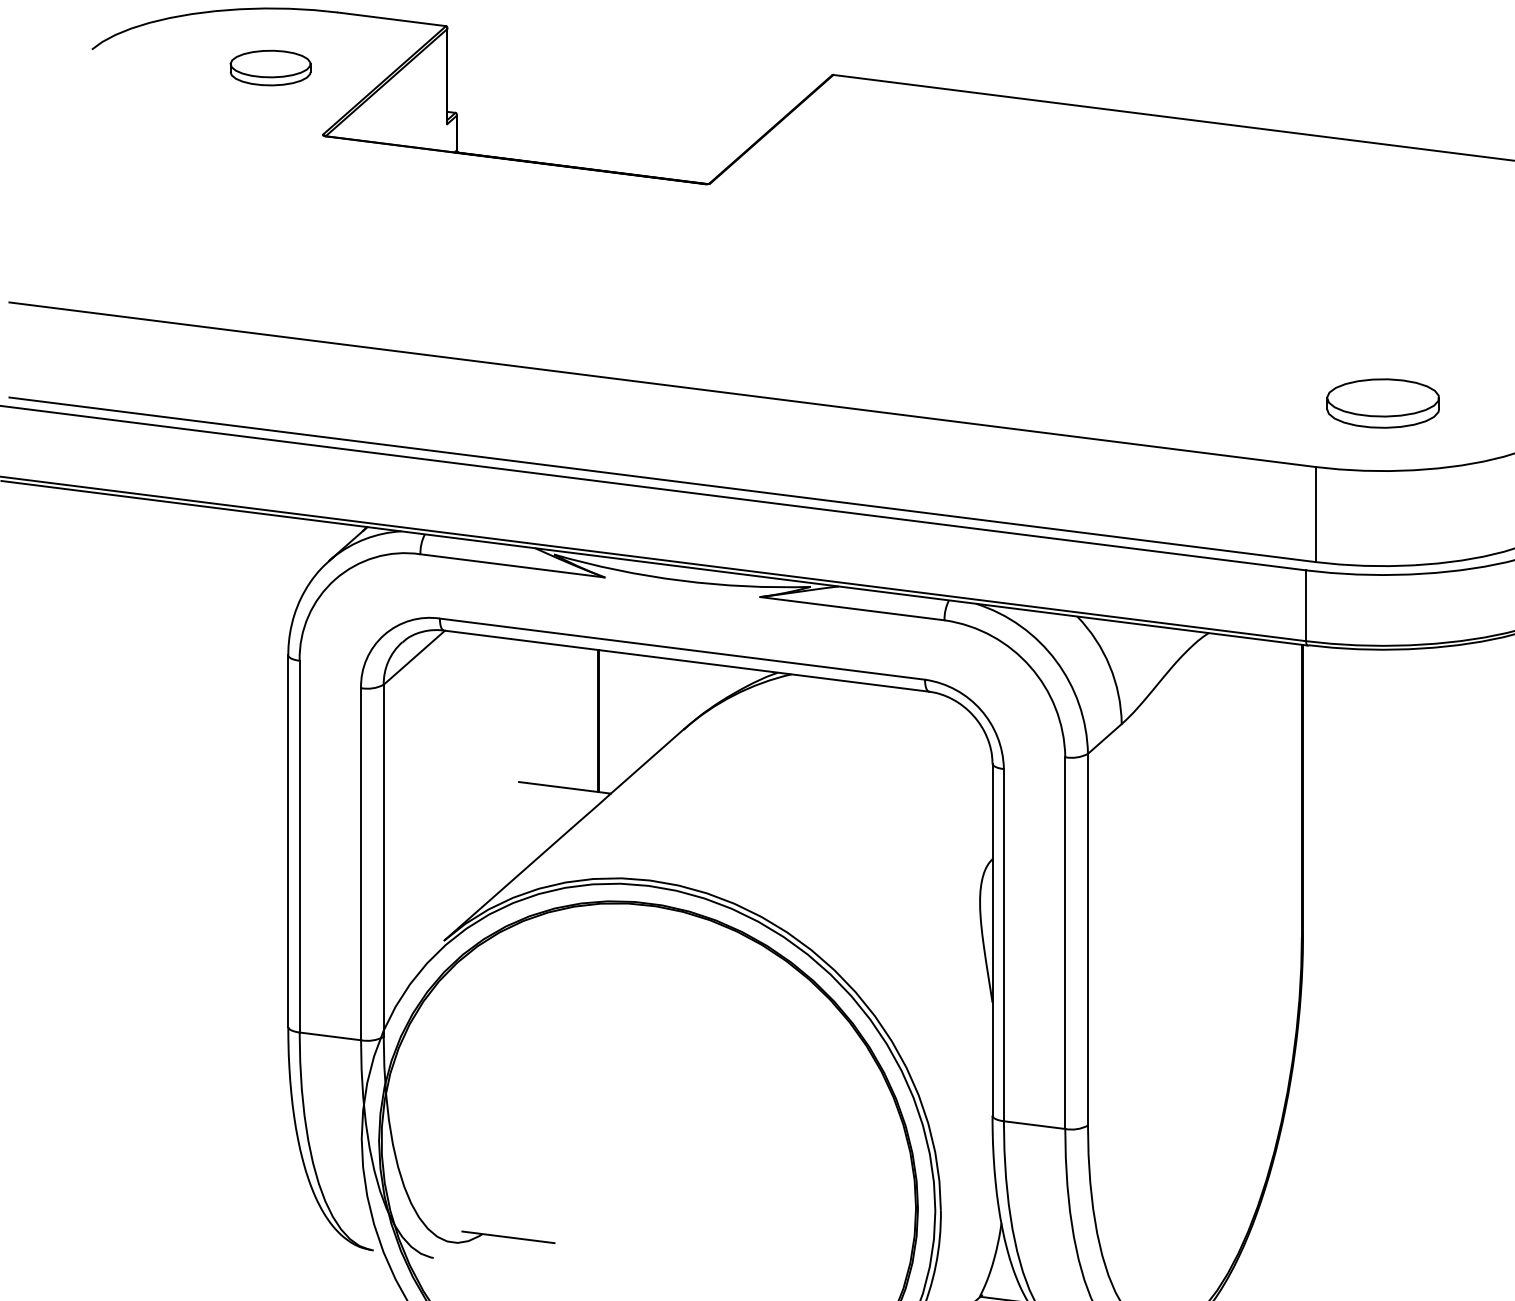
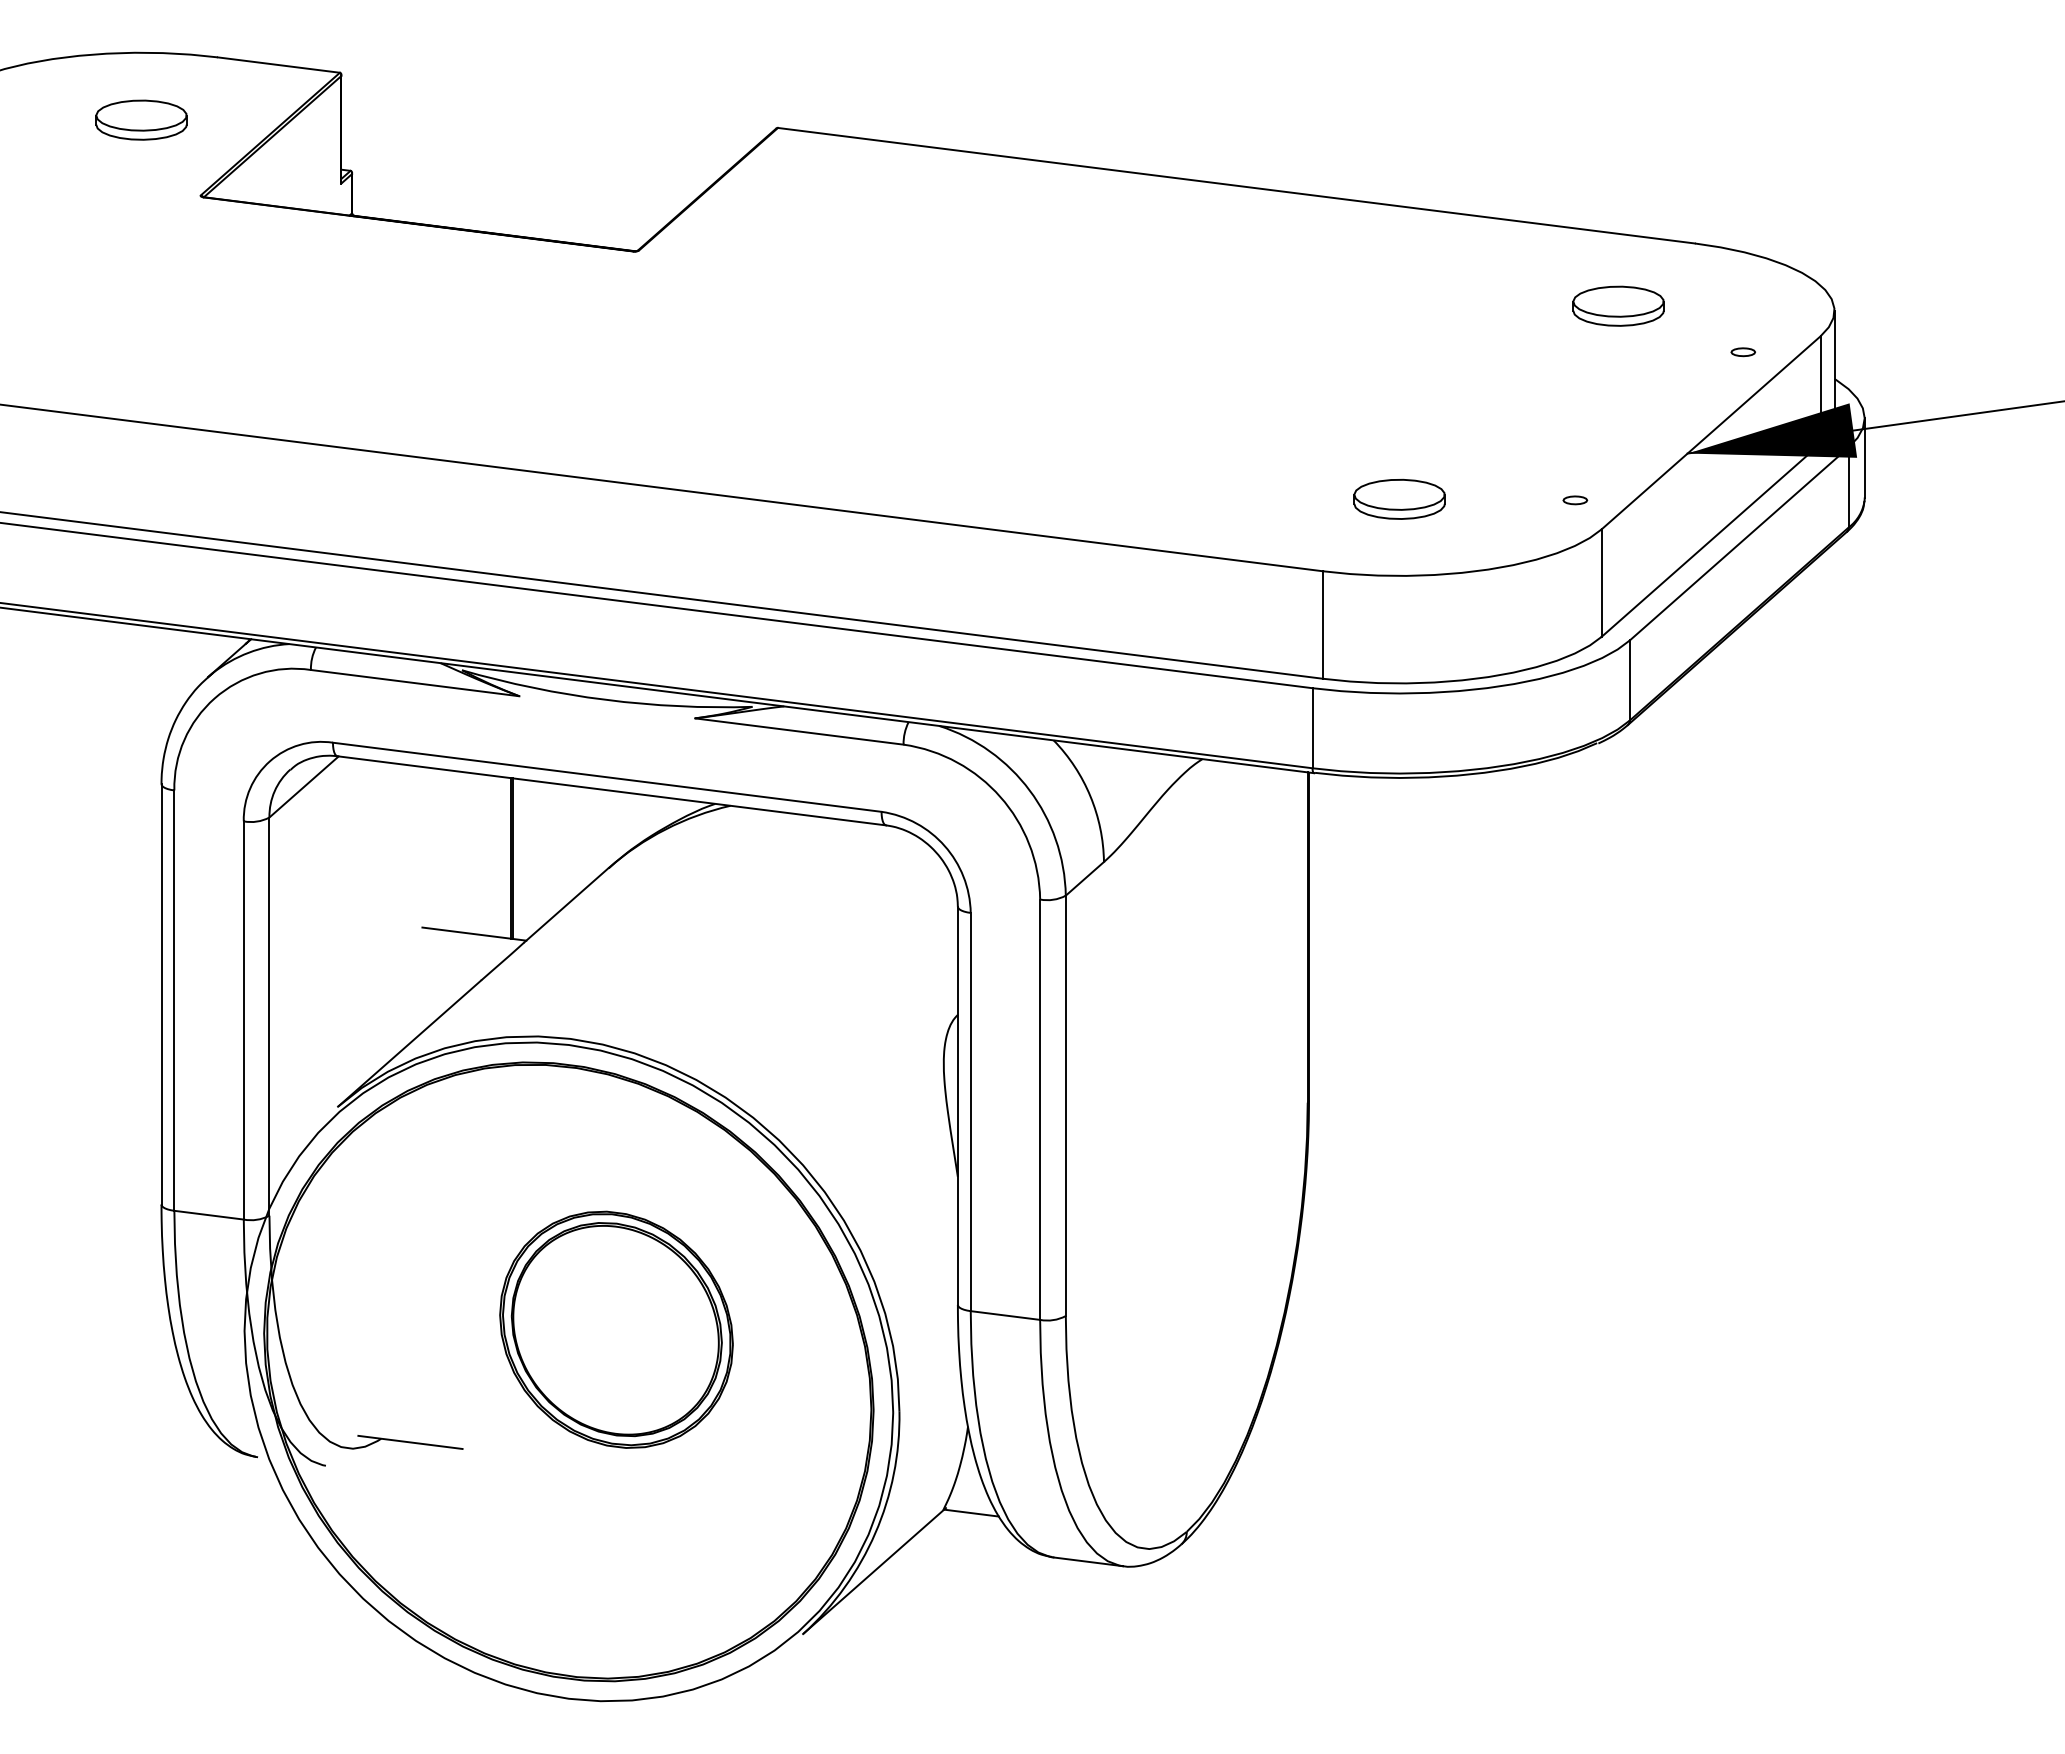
part: (1383, 402) -> (1399, 498), size x0.71
part: (690, 1137) -> (616, 1329), added

